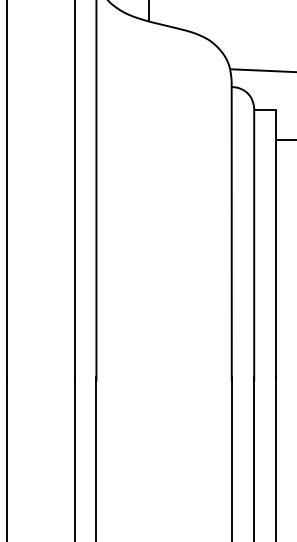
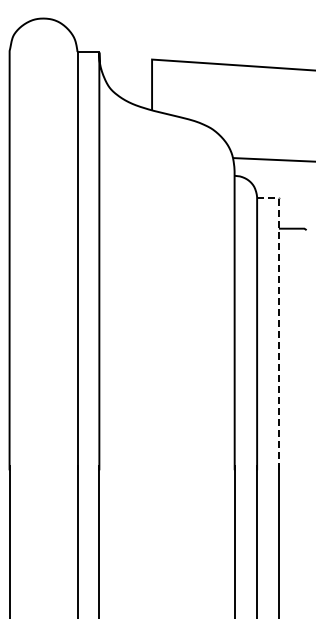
line: (275, 233) -> (278, 322), solid -> dashed

